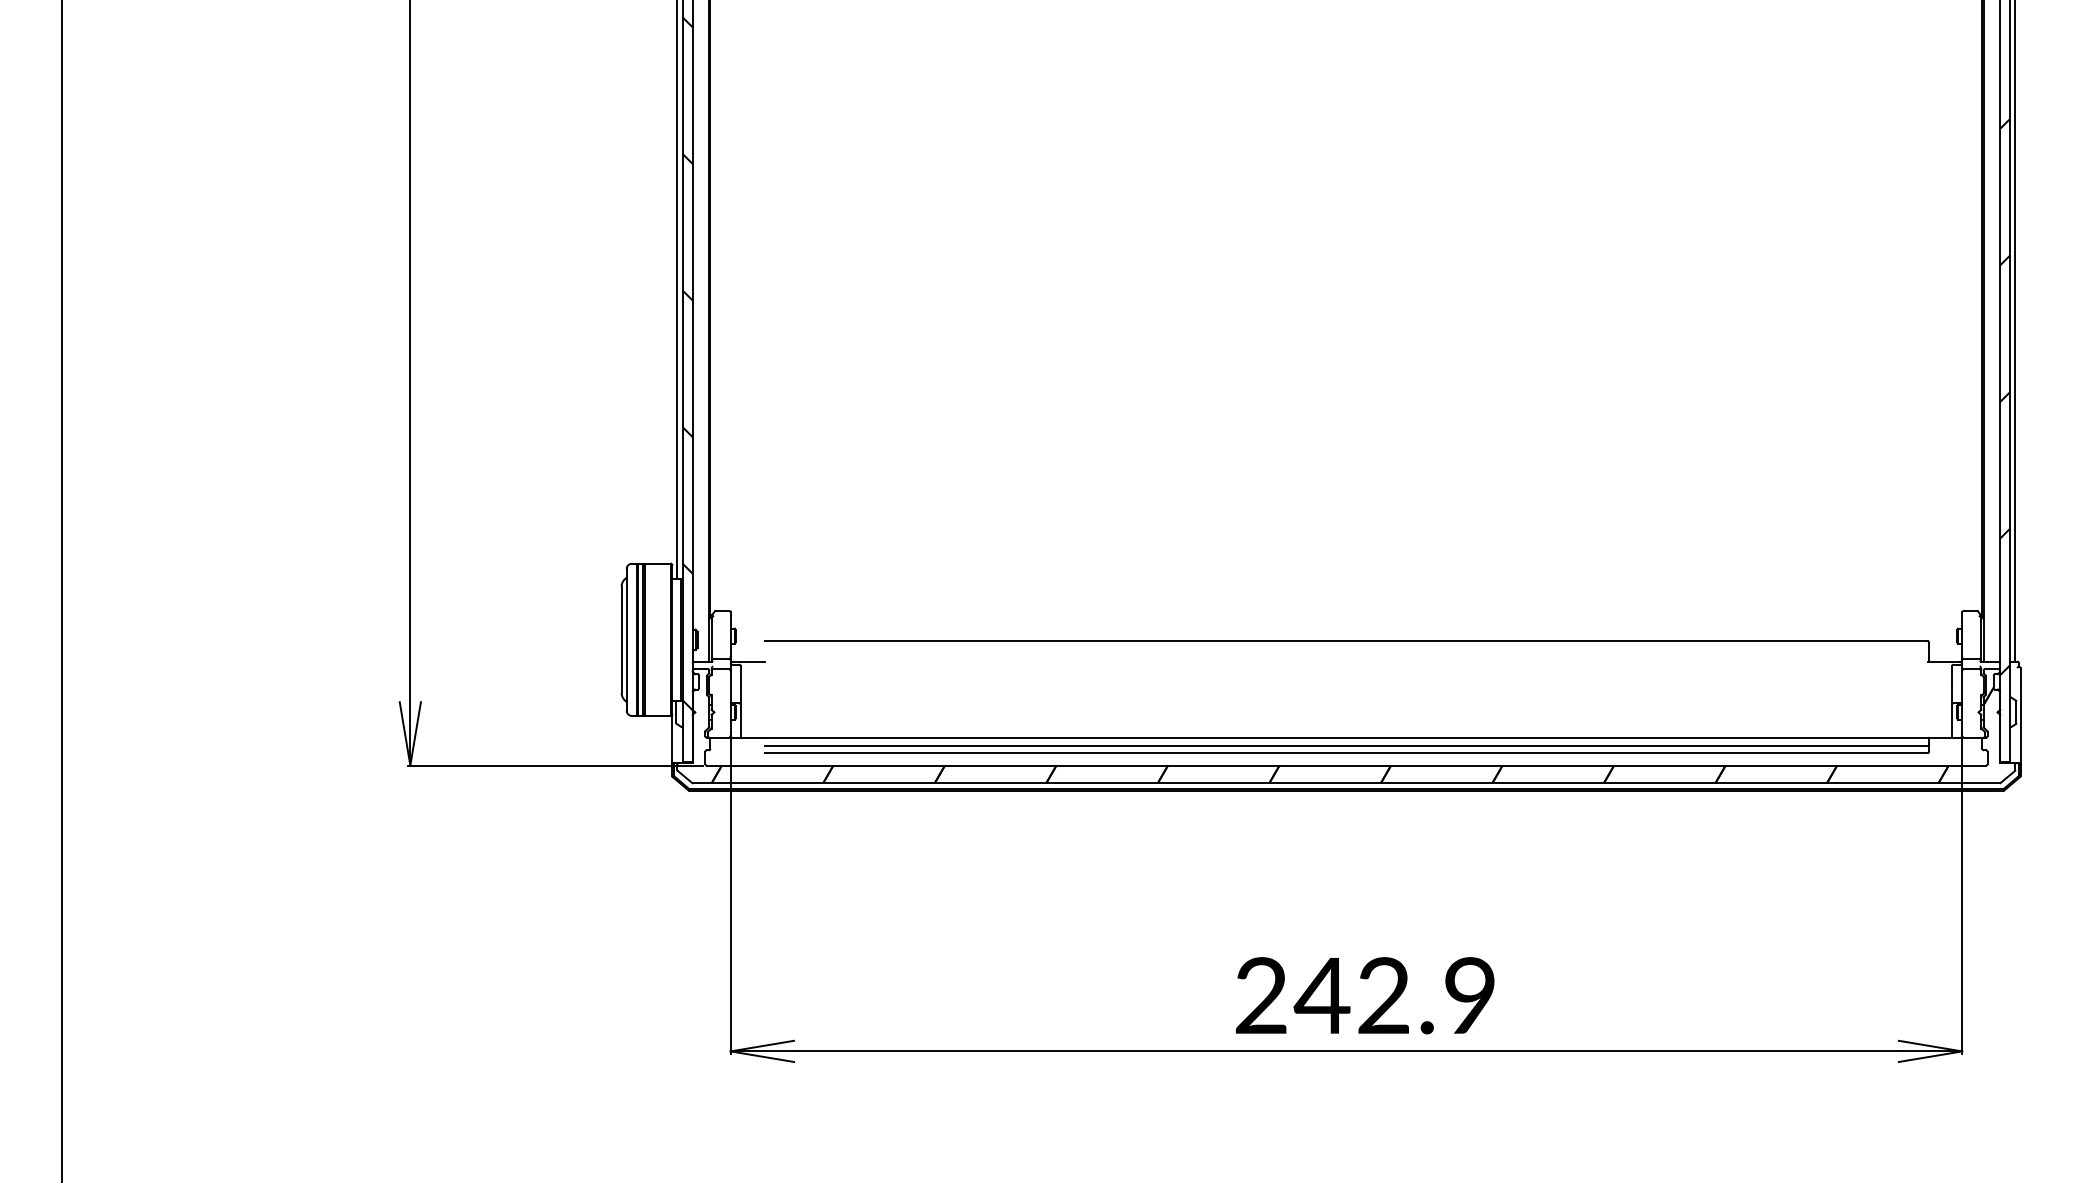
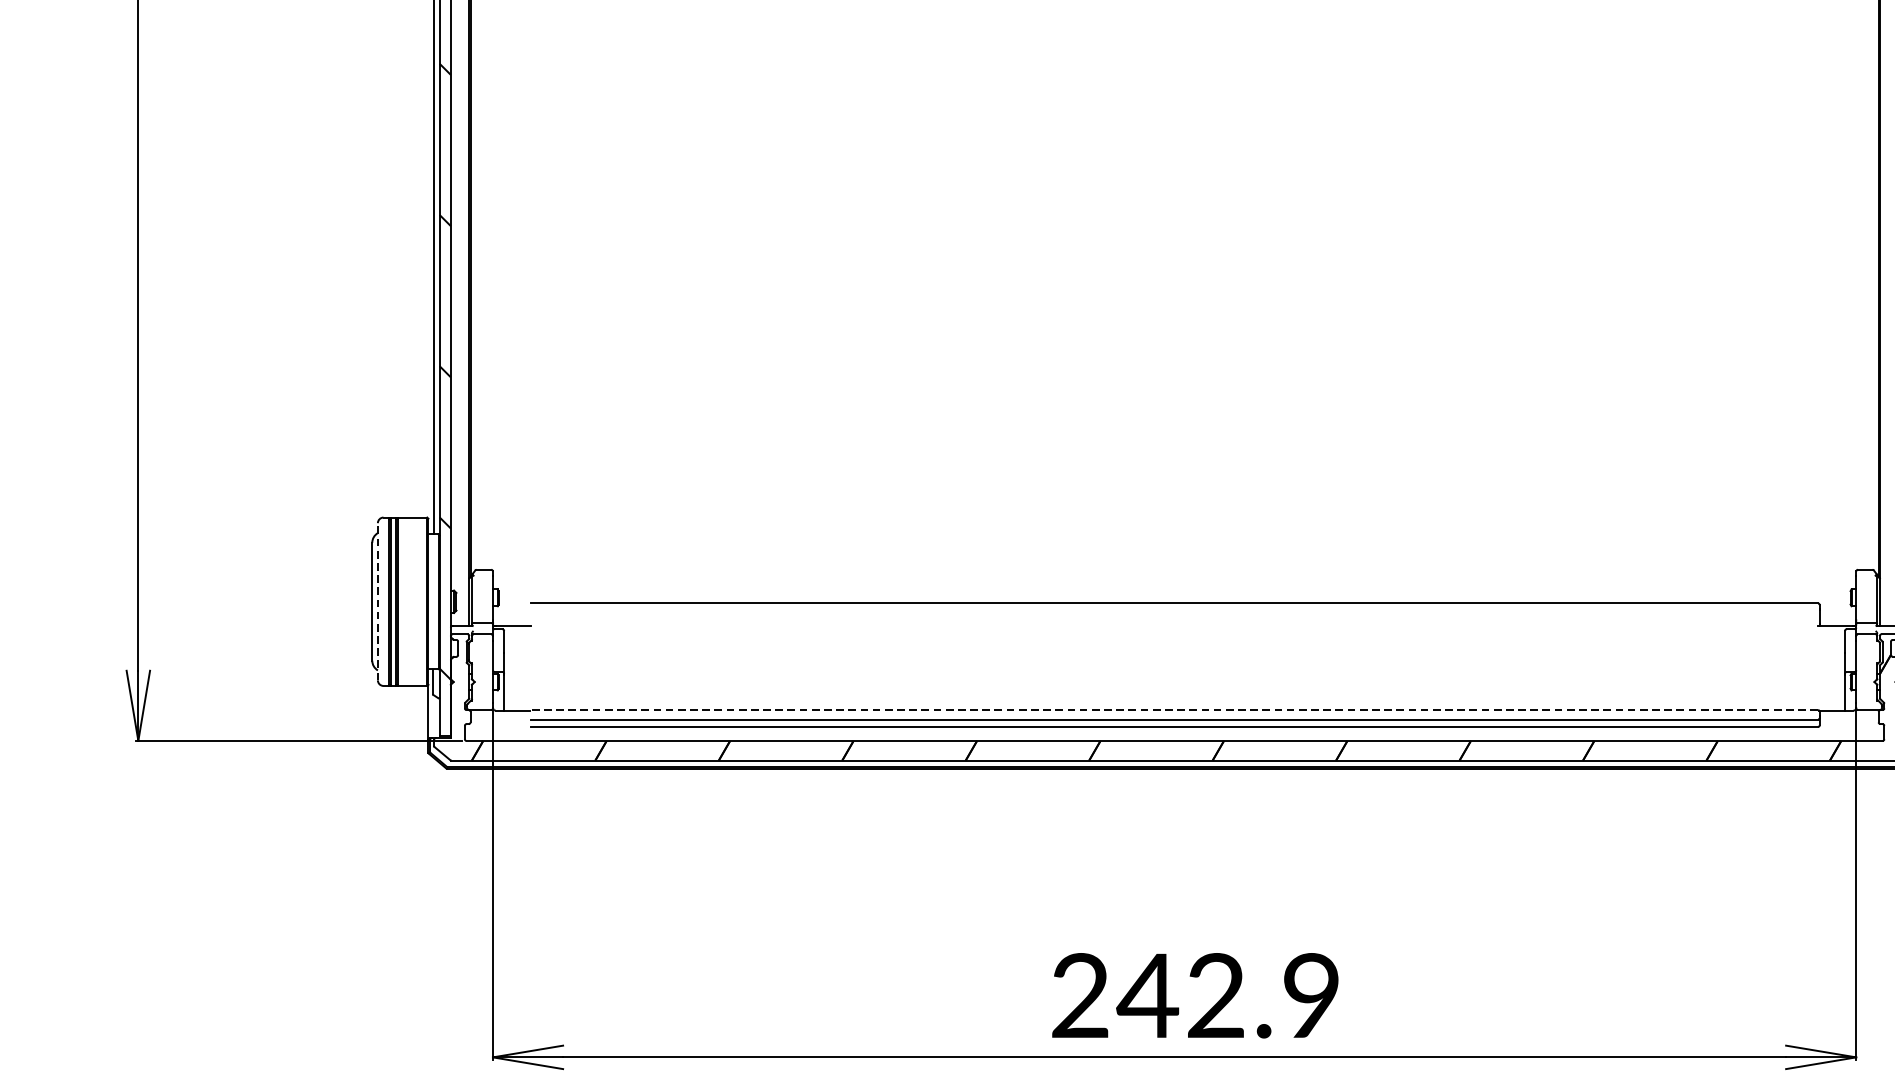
line: (626, 639) -> (377, 601), solid -> dashed
line: (1345, 737) -> (1173, 709), solid -> dashed

